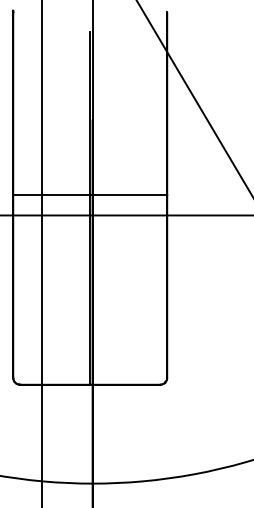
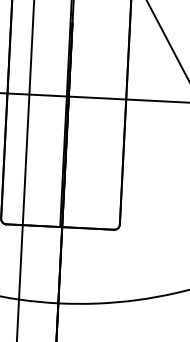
line: (90, 194) -> (67, 80), removed

